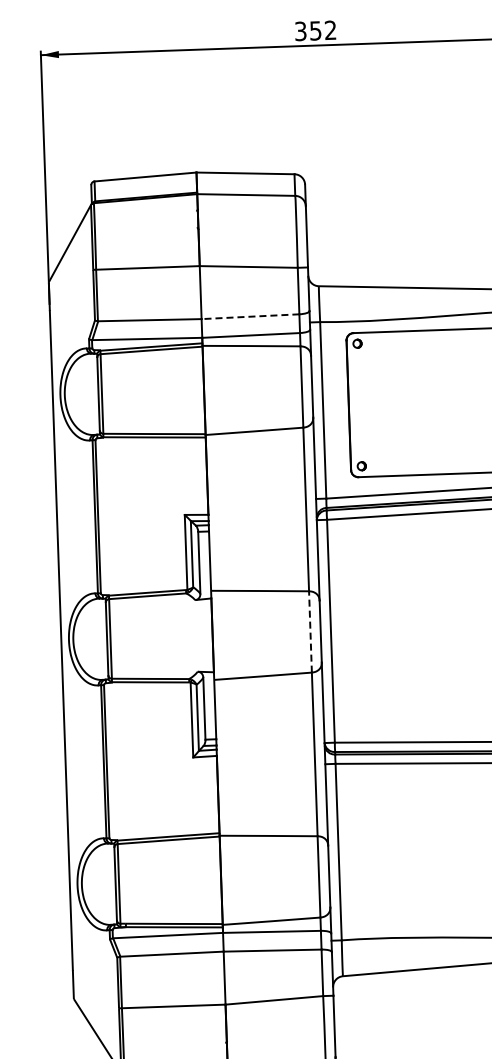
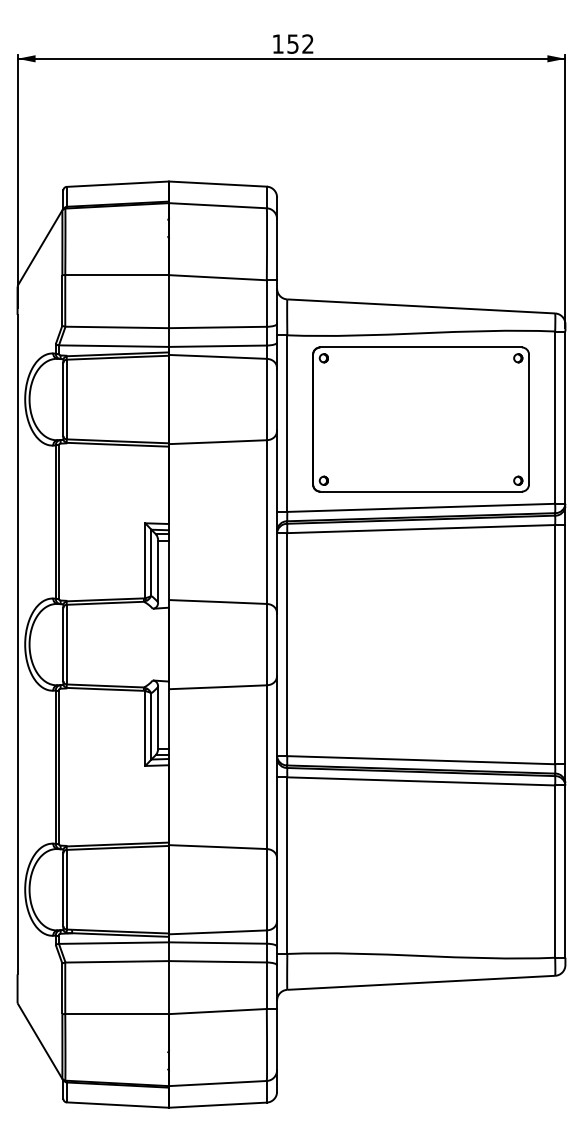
text: (300, 30) -> (277, 43), 352 -> 152
line: (250, 316) -> (217, 327), dashed -> solid
line: (310, 631) -> (266, 644), dashed -> solid

